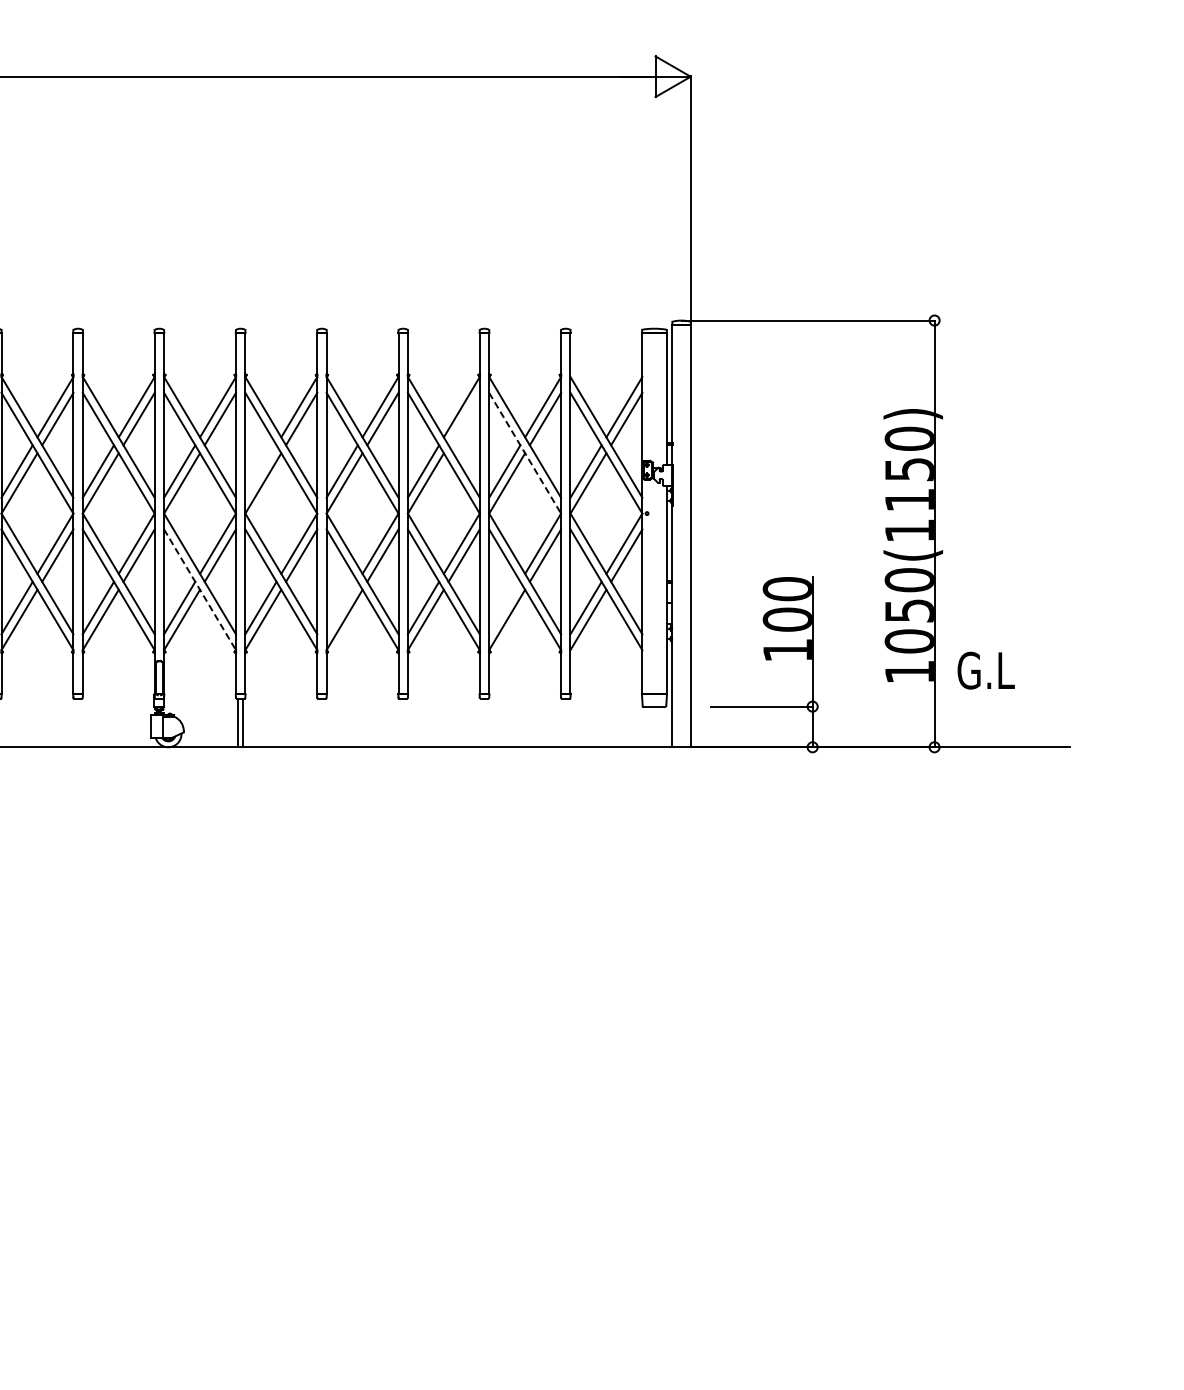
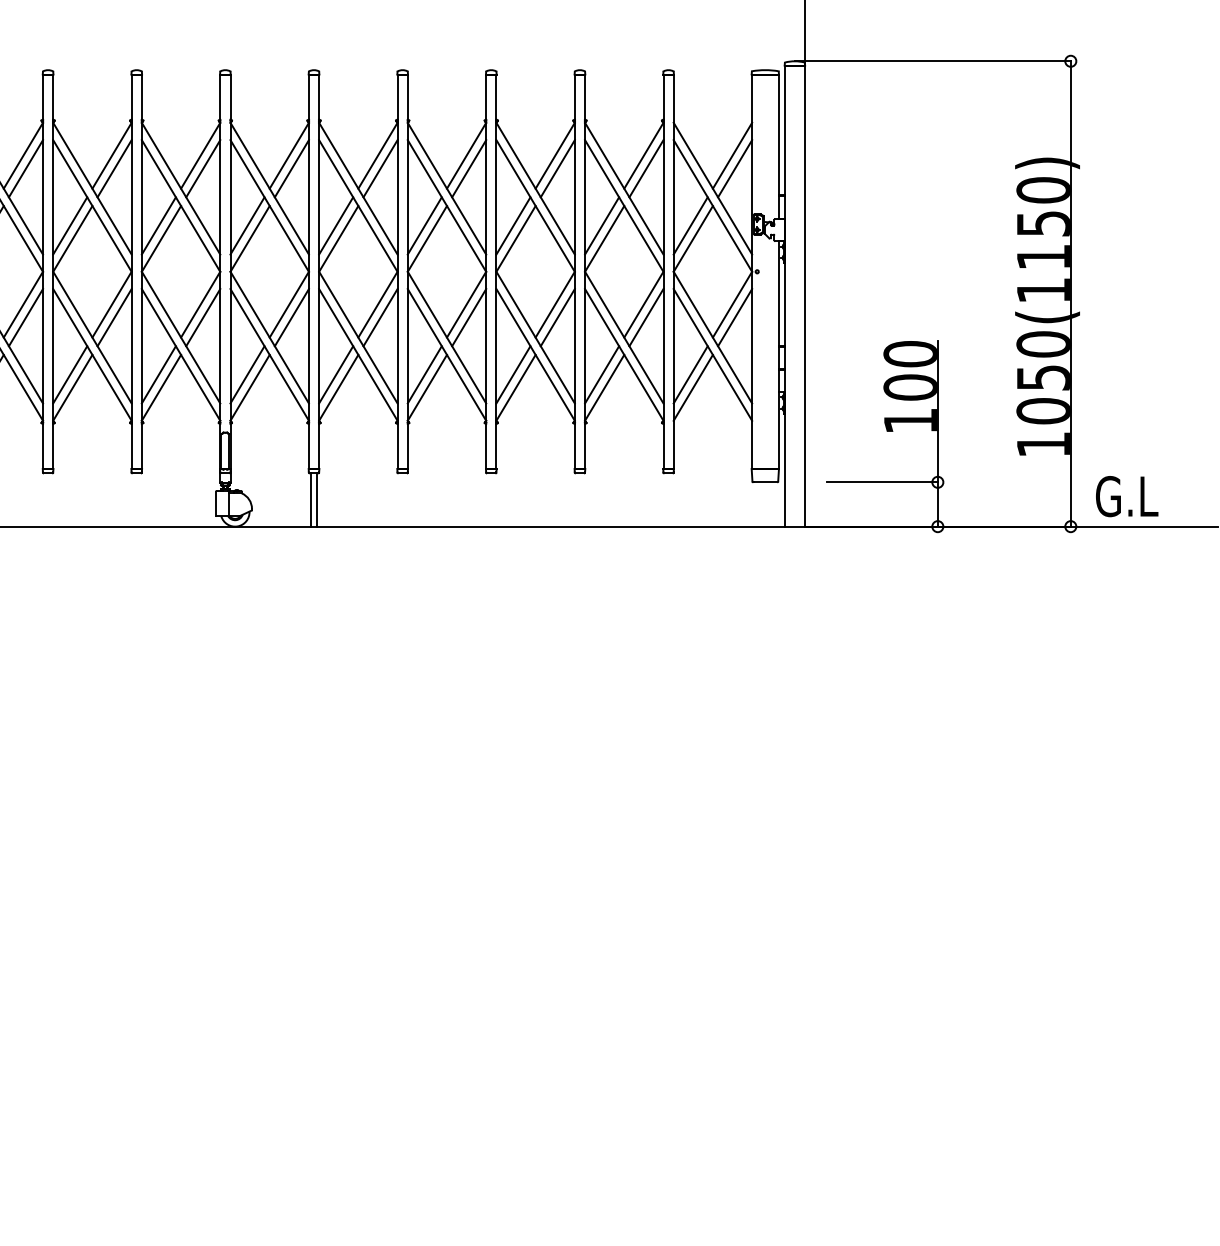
line: (463, 418) -> (557, 168), added
line: (525, 453) -> (624, 206), dashed -> solid
line: (260, 471) -> (335, 225), added
line: (200, 590) -> (270, 355), dashed -> solid
line: (341, 607) -> (423, 374), added
line: (504, 607) -> (601, 374), added
text: (985, 670) -> (1126, 496), moved

